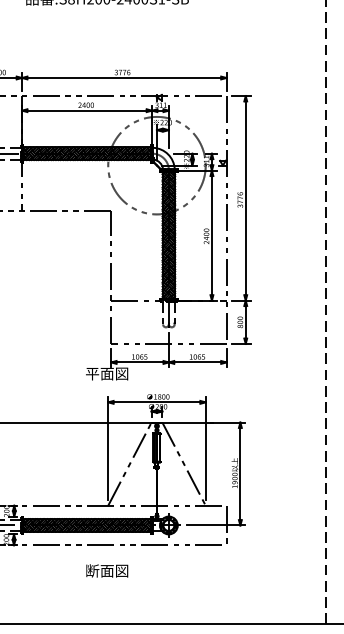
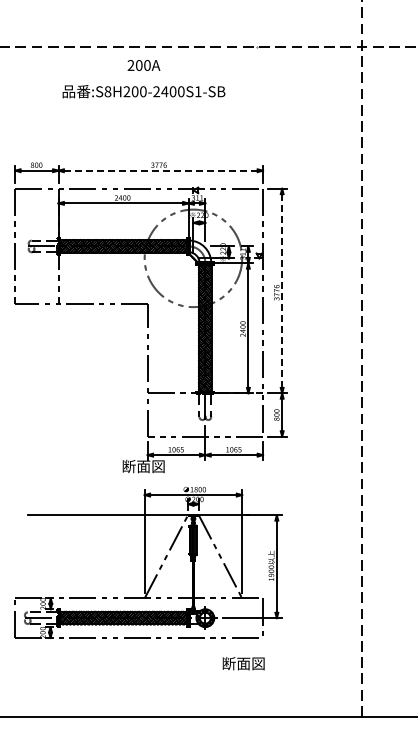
line: (124, 77) -> (160, 170), solid -> dashed
line: (246, 198) -> (282, 291), solid -> dashed
text: (92, 373) -> (128, 466), 平面図 -> 断面図
text: (107, 570) -> (243, 663), moved

